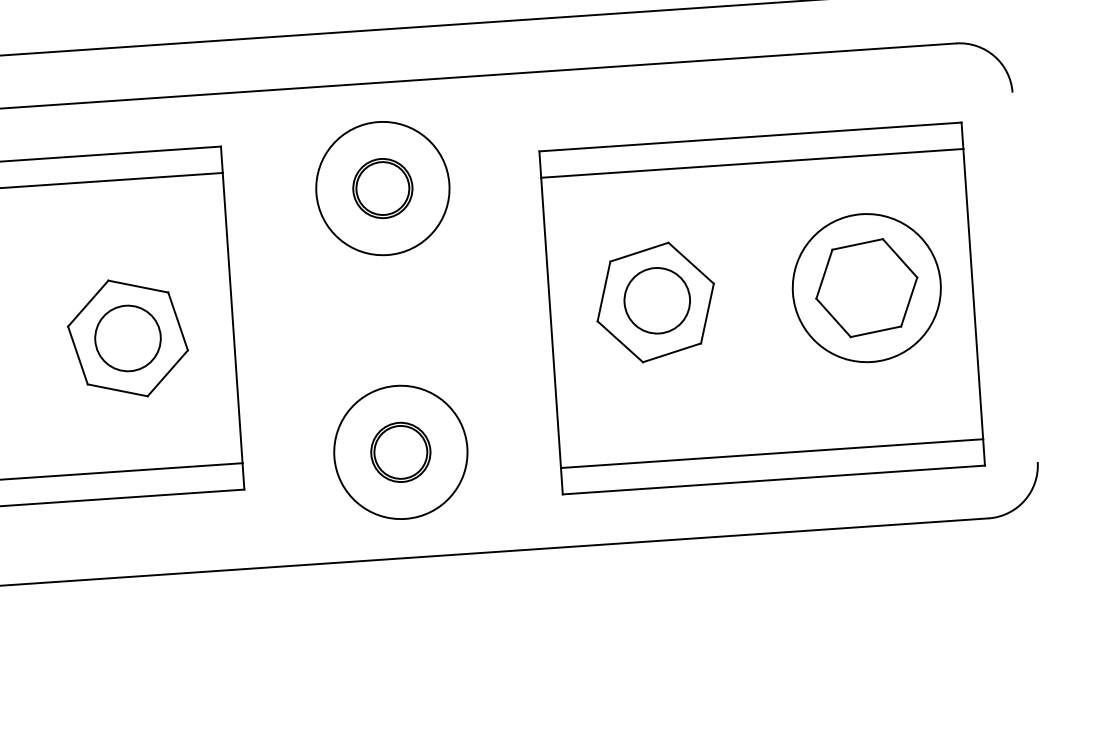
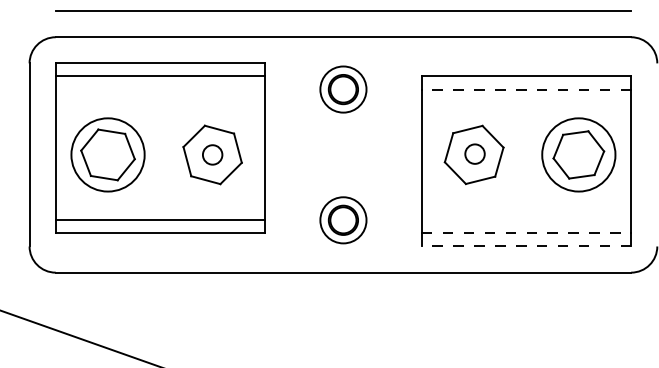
line: (752, 163) -> (526, 89), solid -> dashed
circle: (382, 188) -> (343, 89), size x0.7
circle: (656, 299) -> (474, 153), size x0.6
circle: (127, 337) -> (212, 154), size x0.6
circle: (401, 452) -> (343, 220), size x0.7
line: (772, 453) -> (526, 233), solid -> dashed
line: (773, 480) -> (526, 246), solid -> dashed

